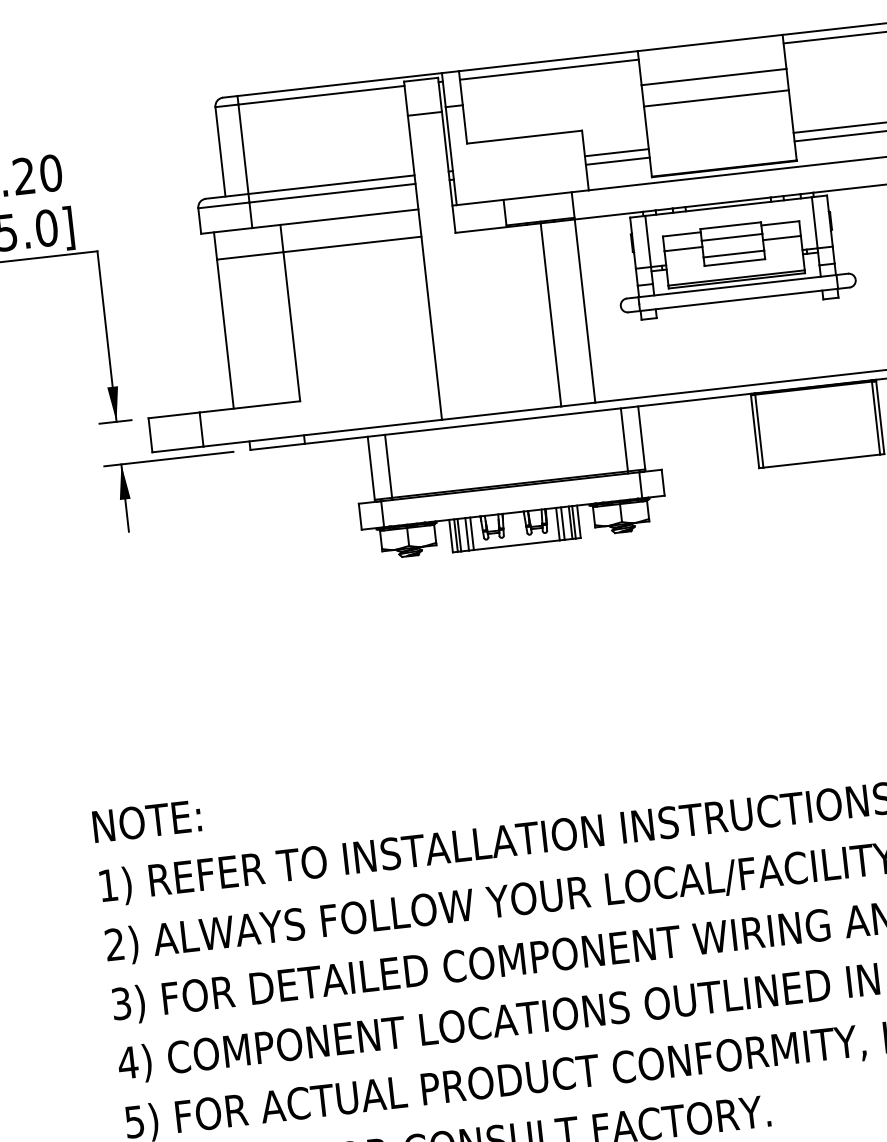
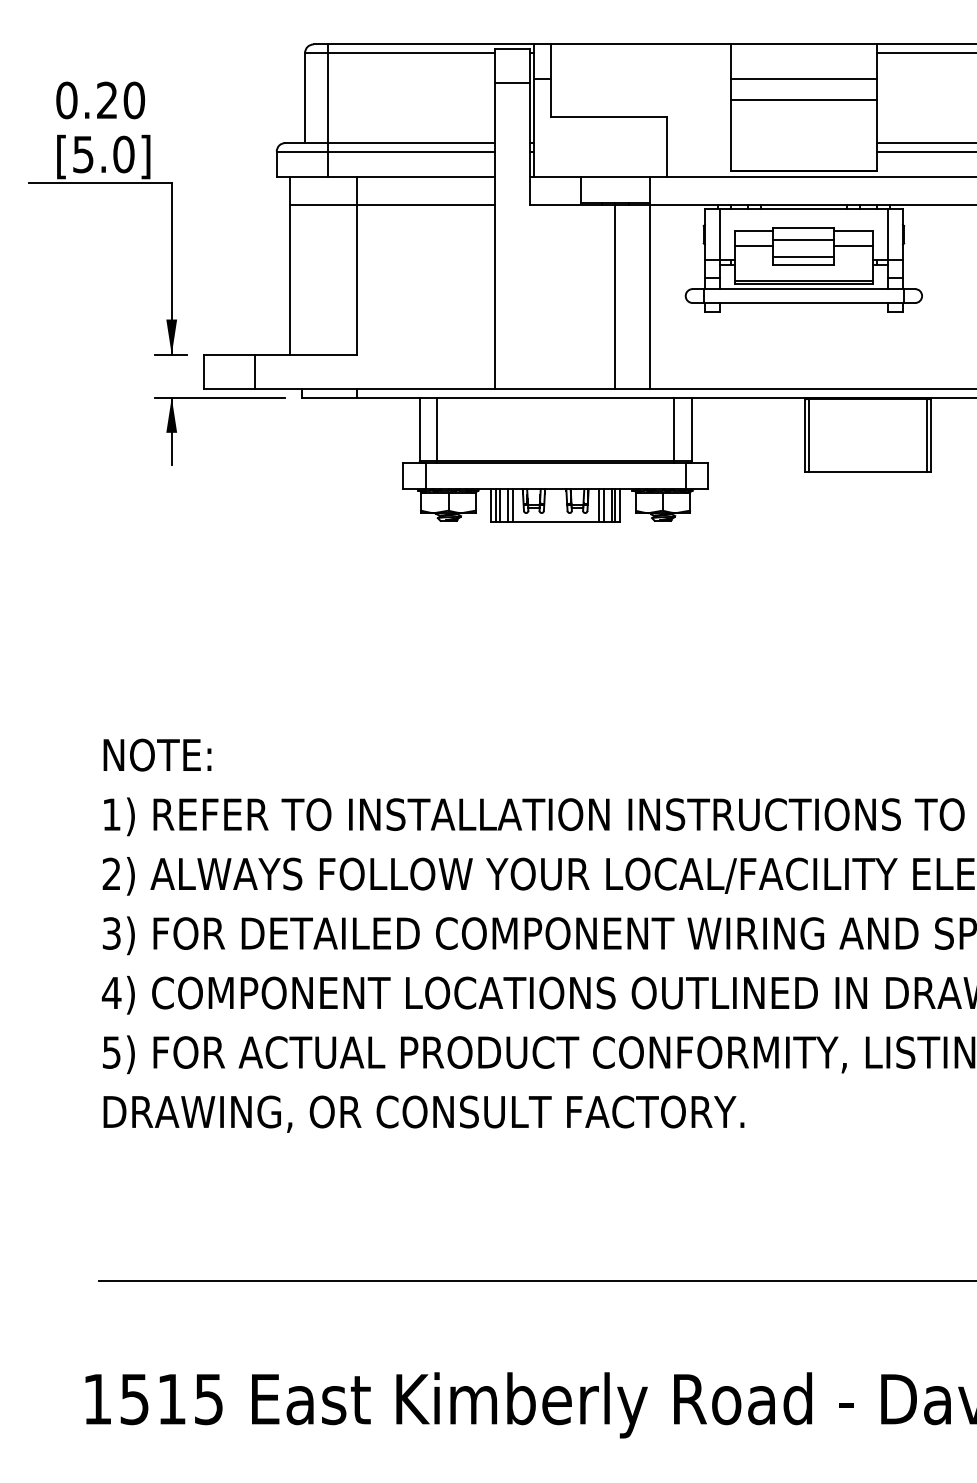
line: (549, 70) -> (641, 53), removed
line: (616, 153) -> (698, 143), removed
line: (617, 161) -> (698, 151), removed

